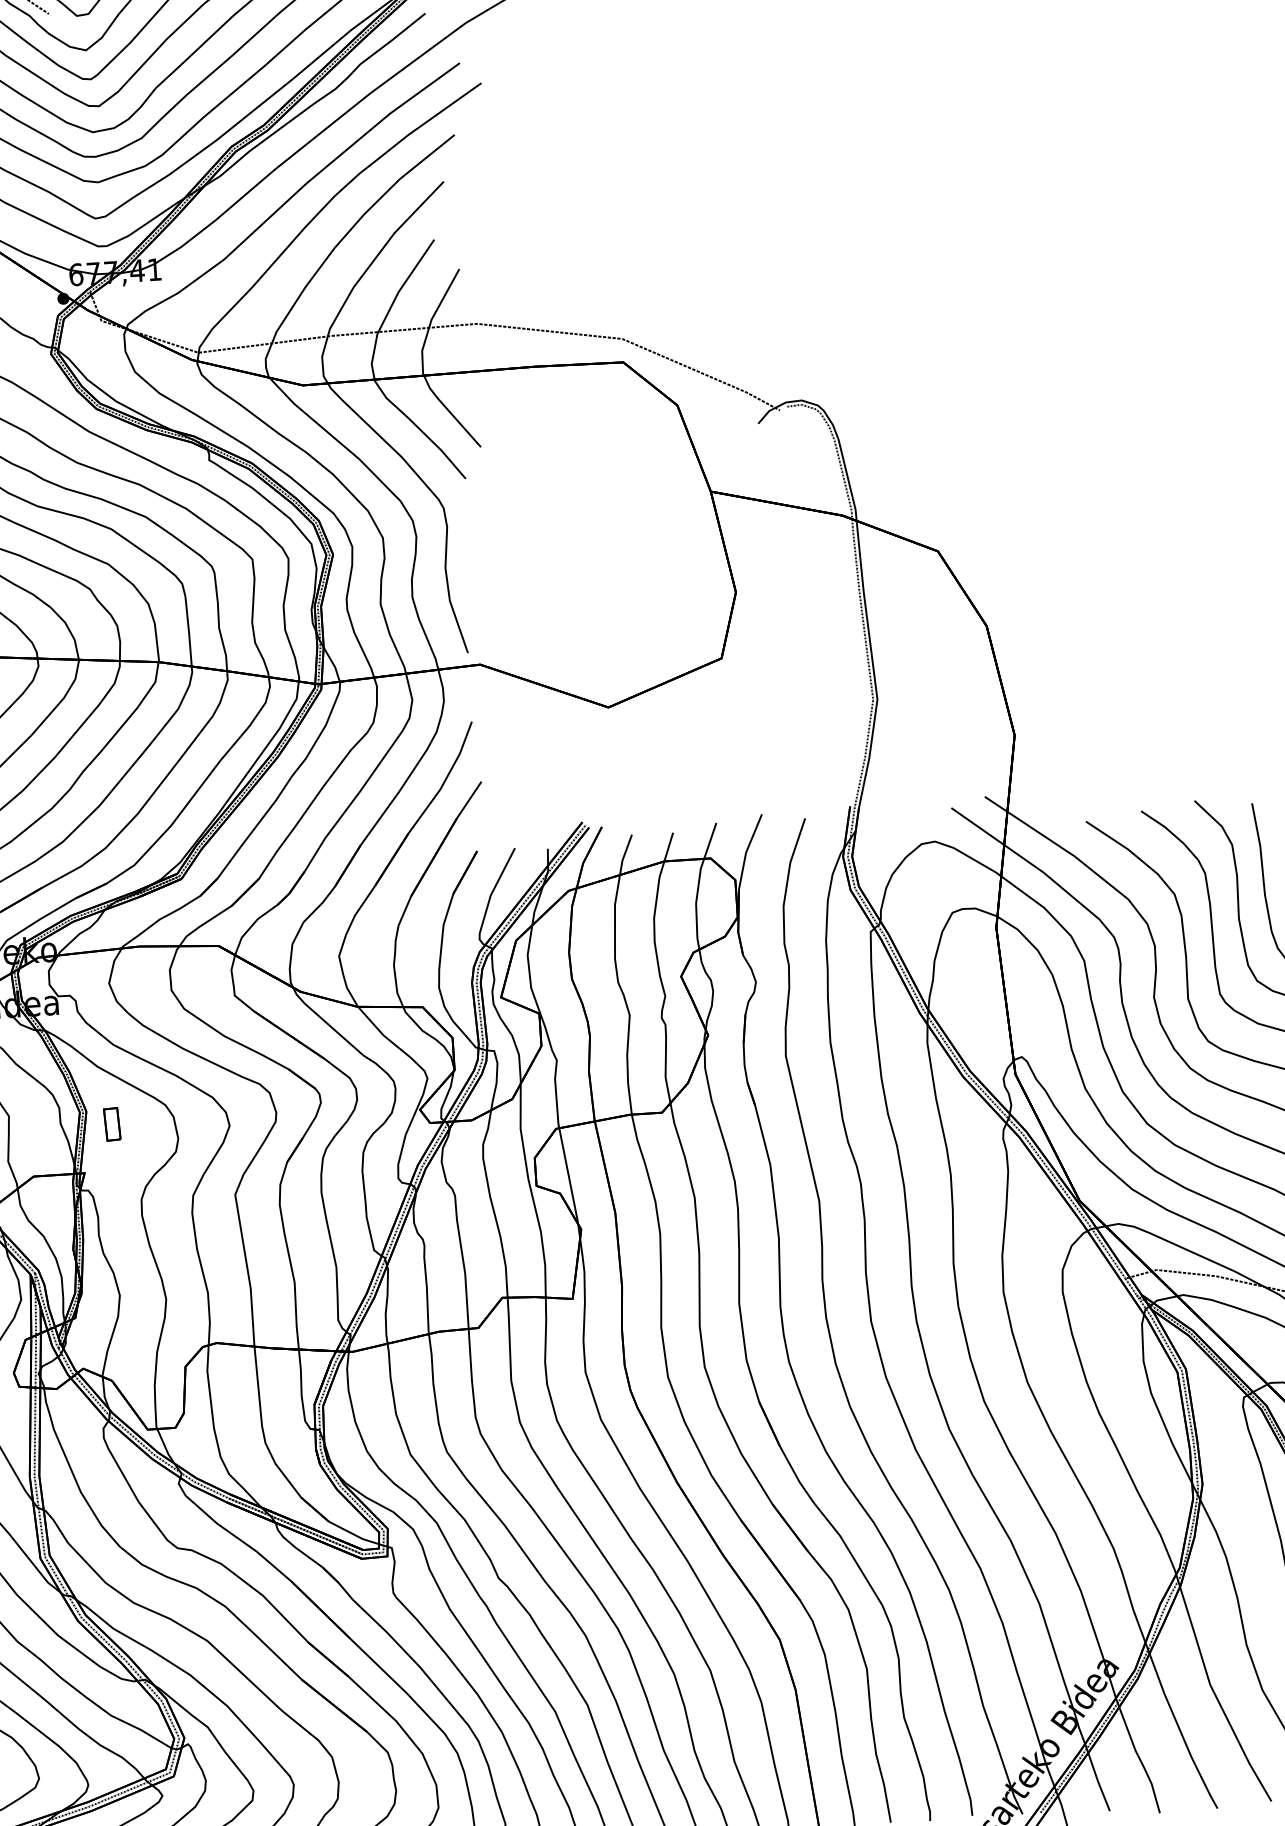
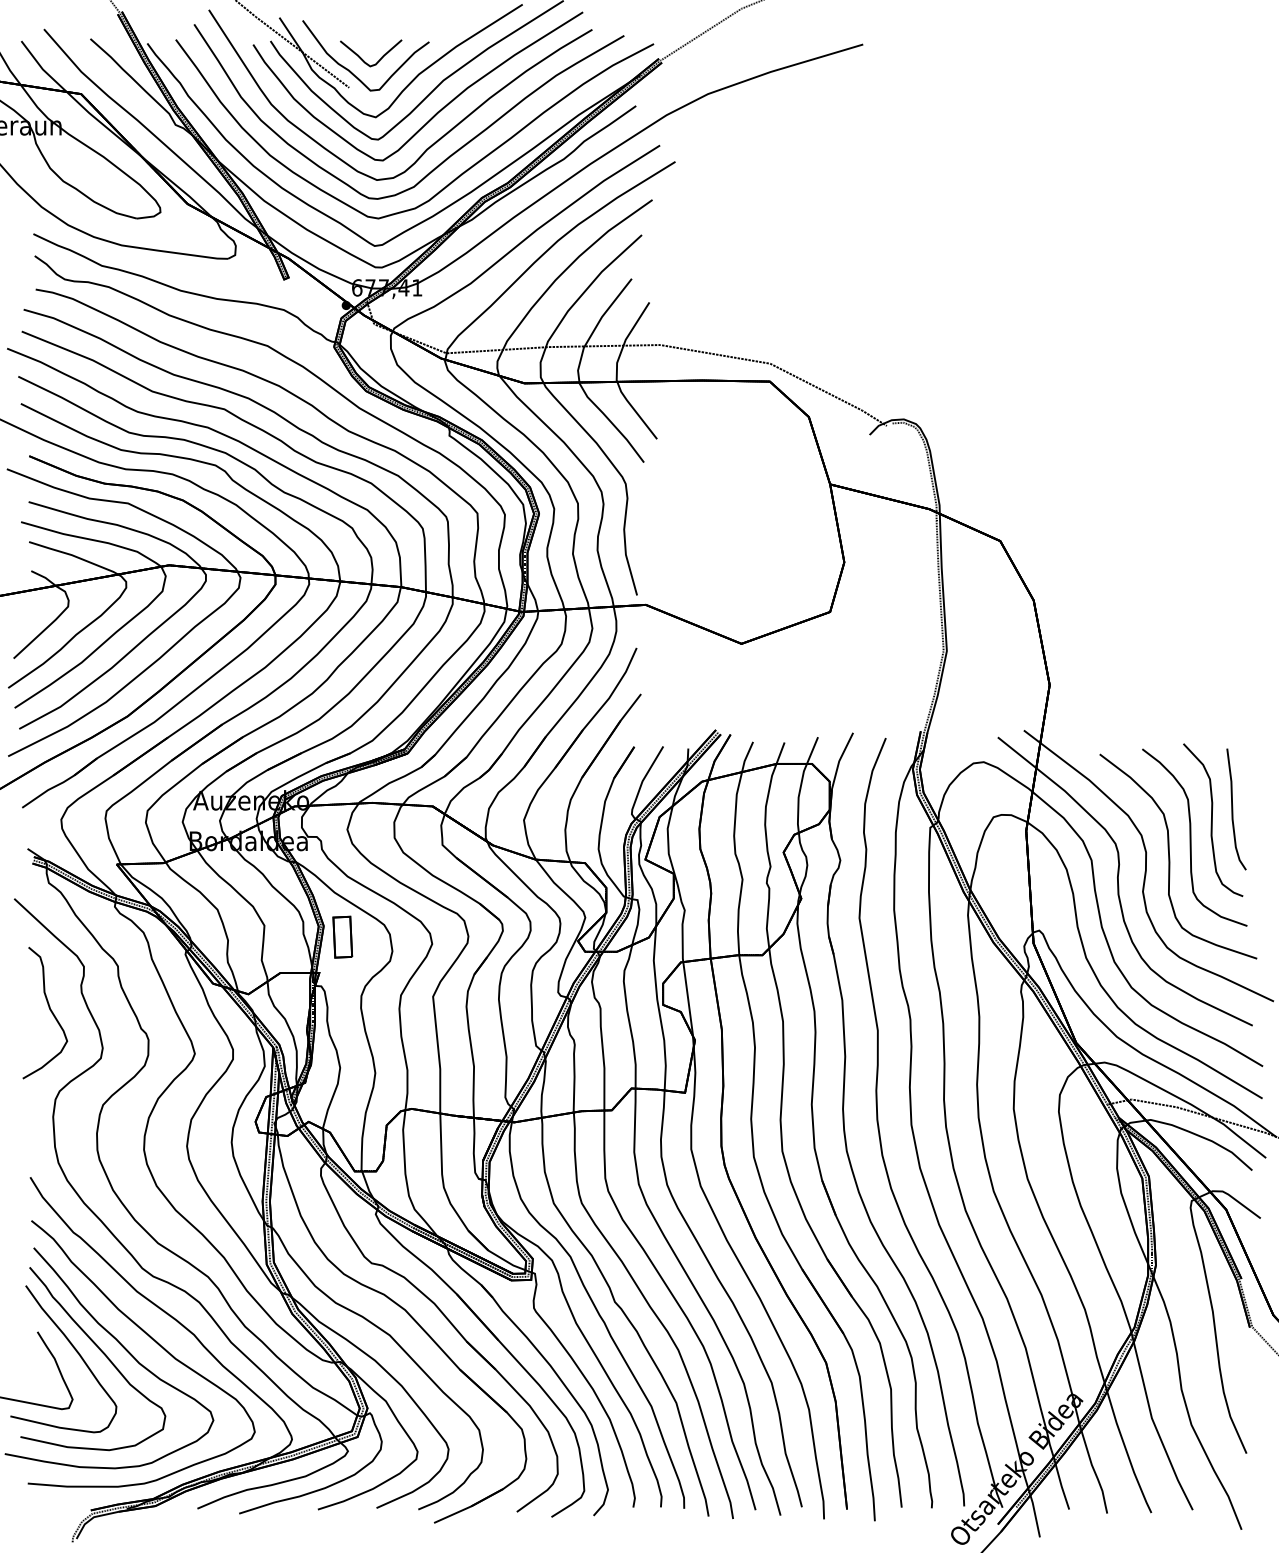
part: (111, 1123) -> (342, 936), size x1.67

